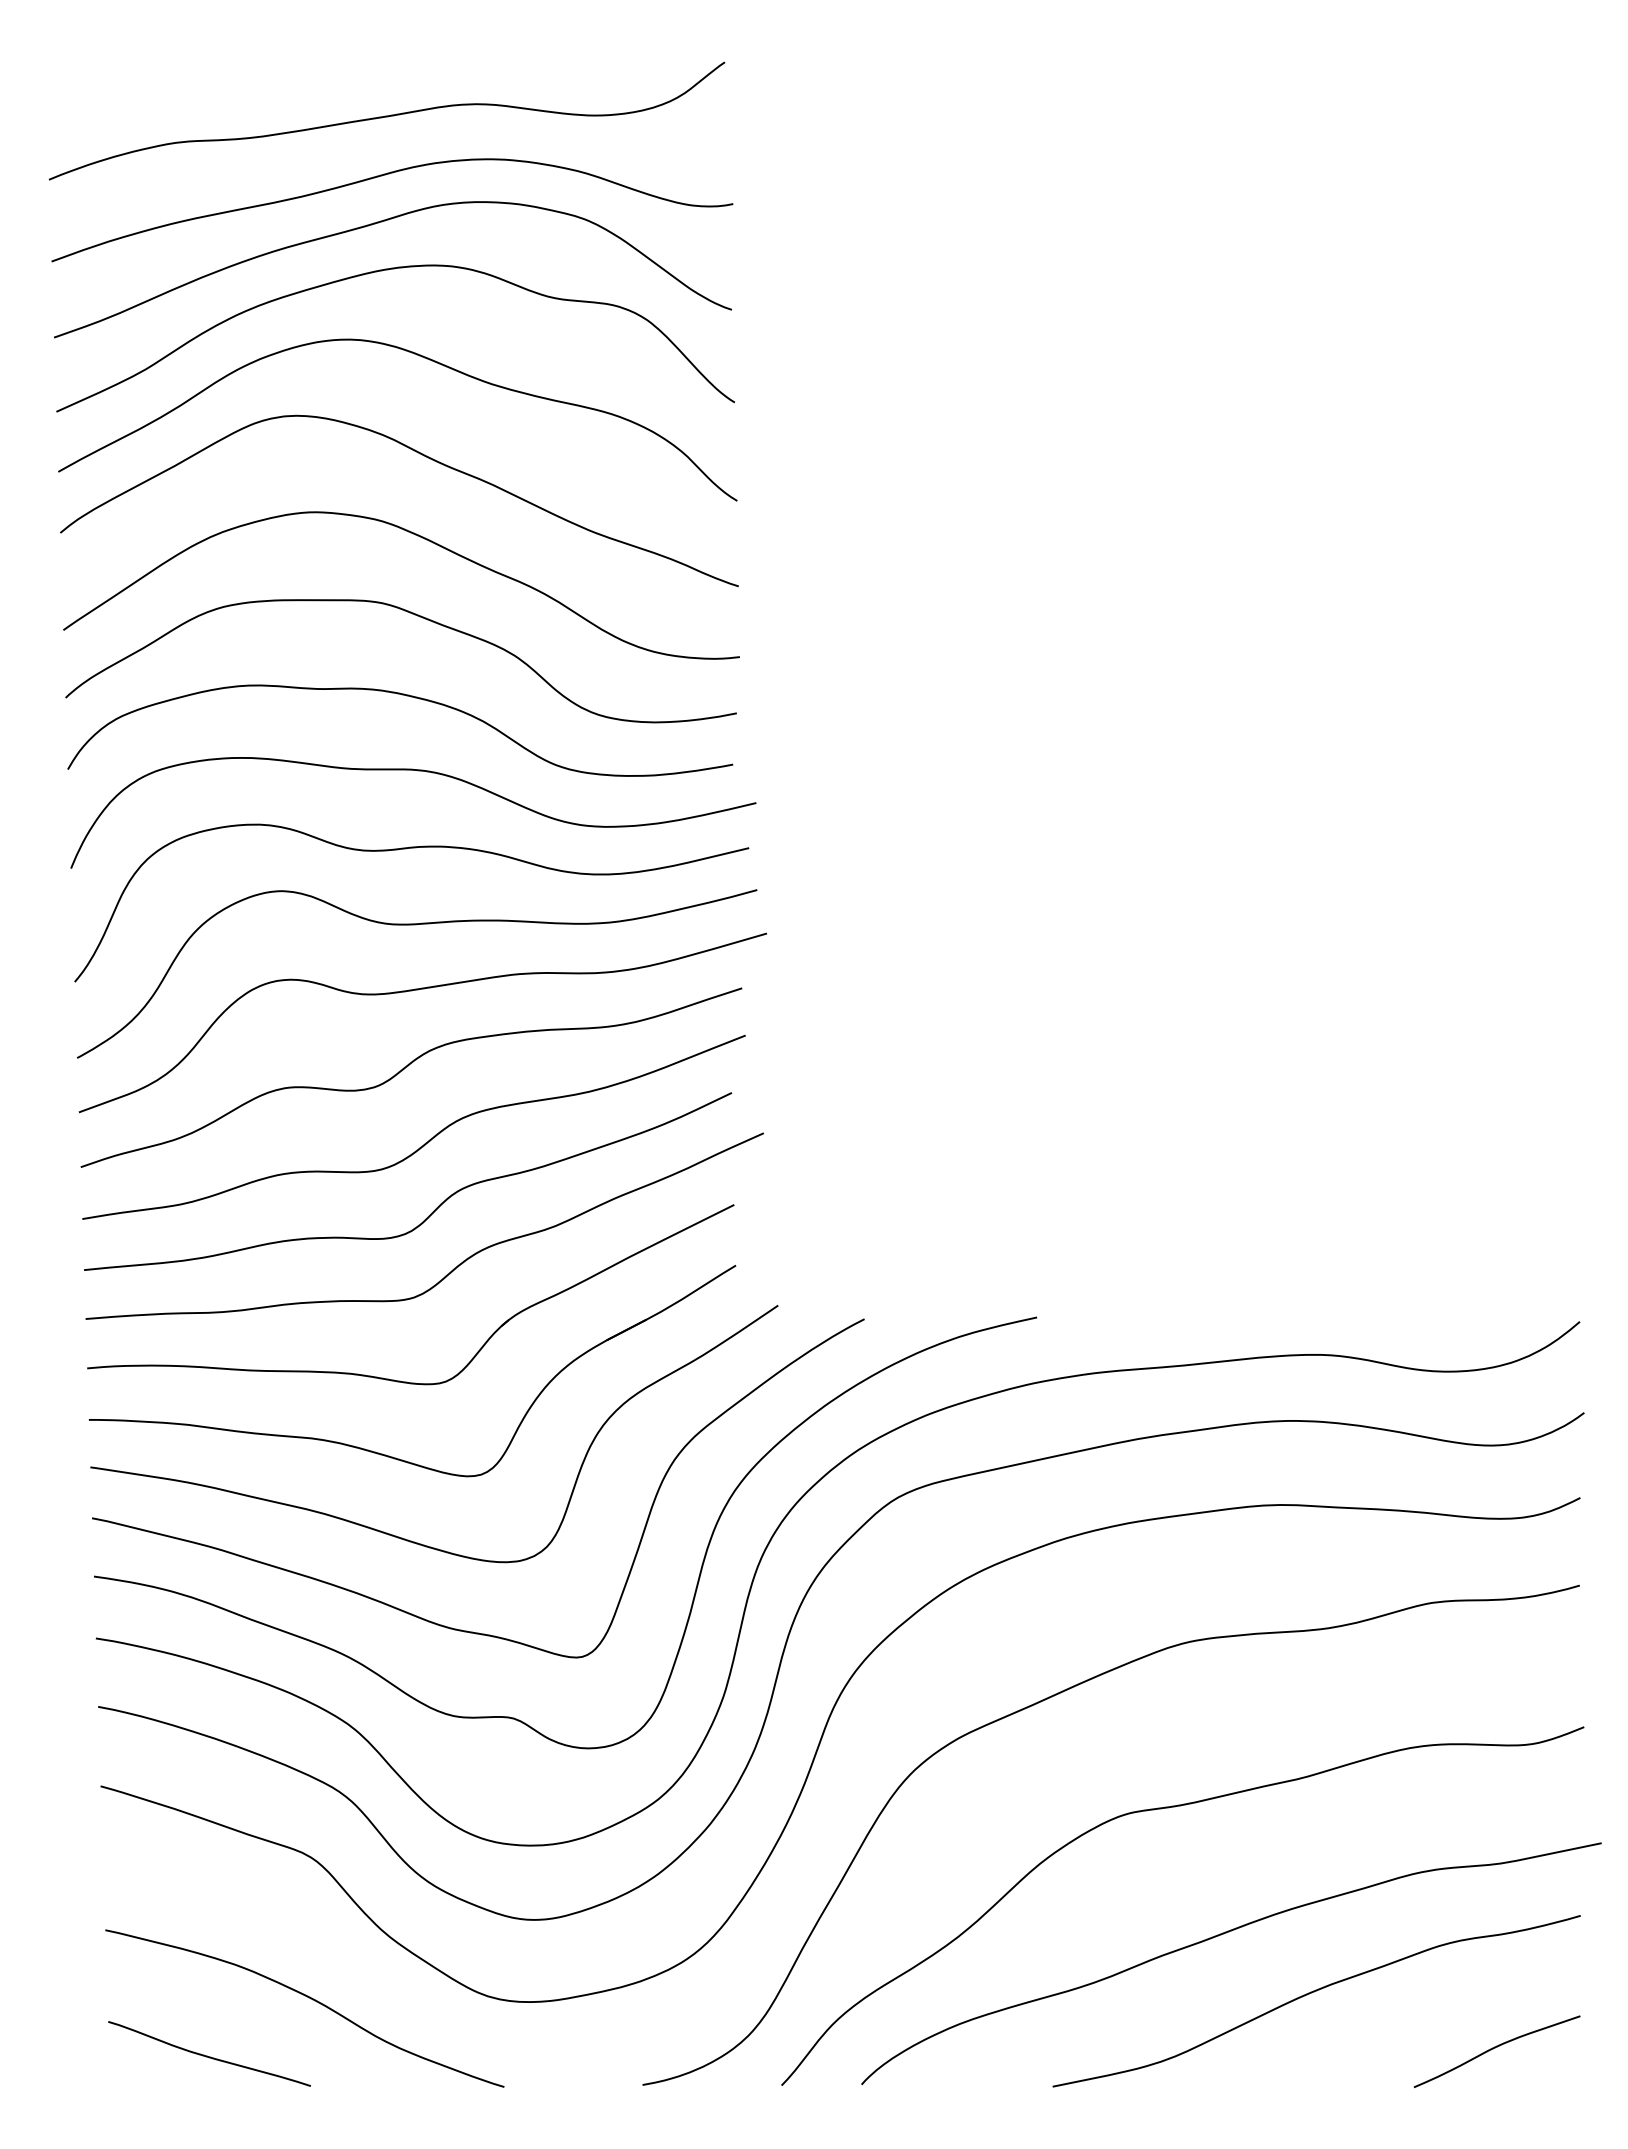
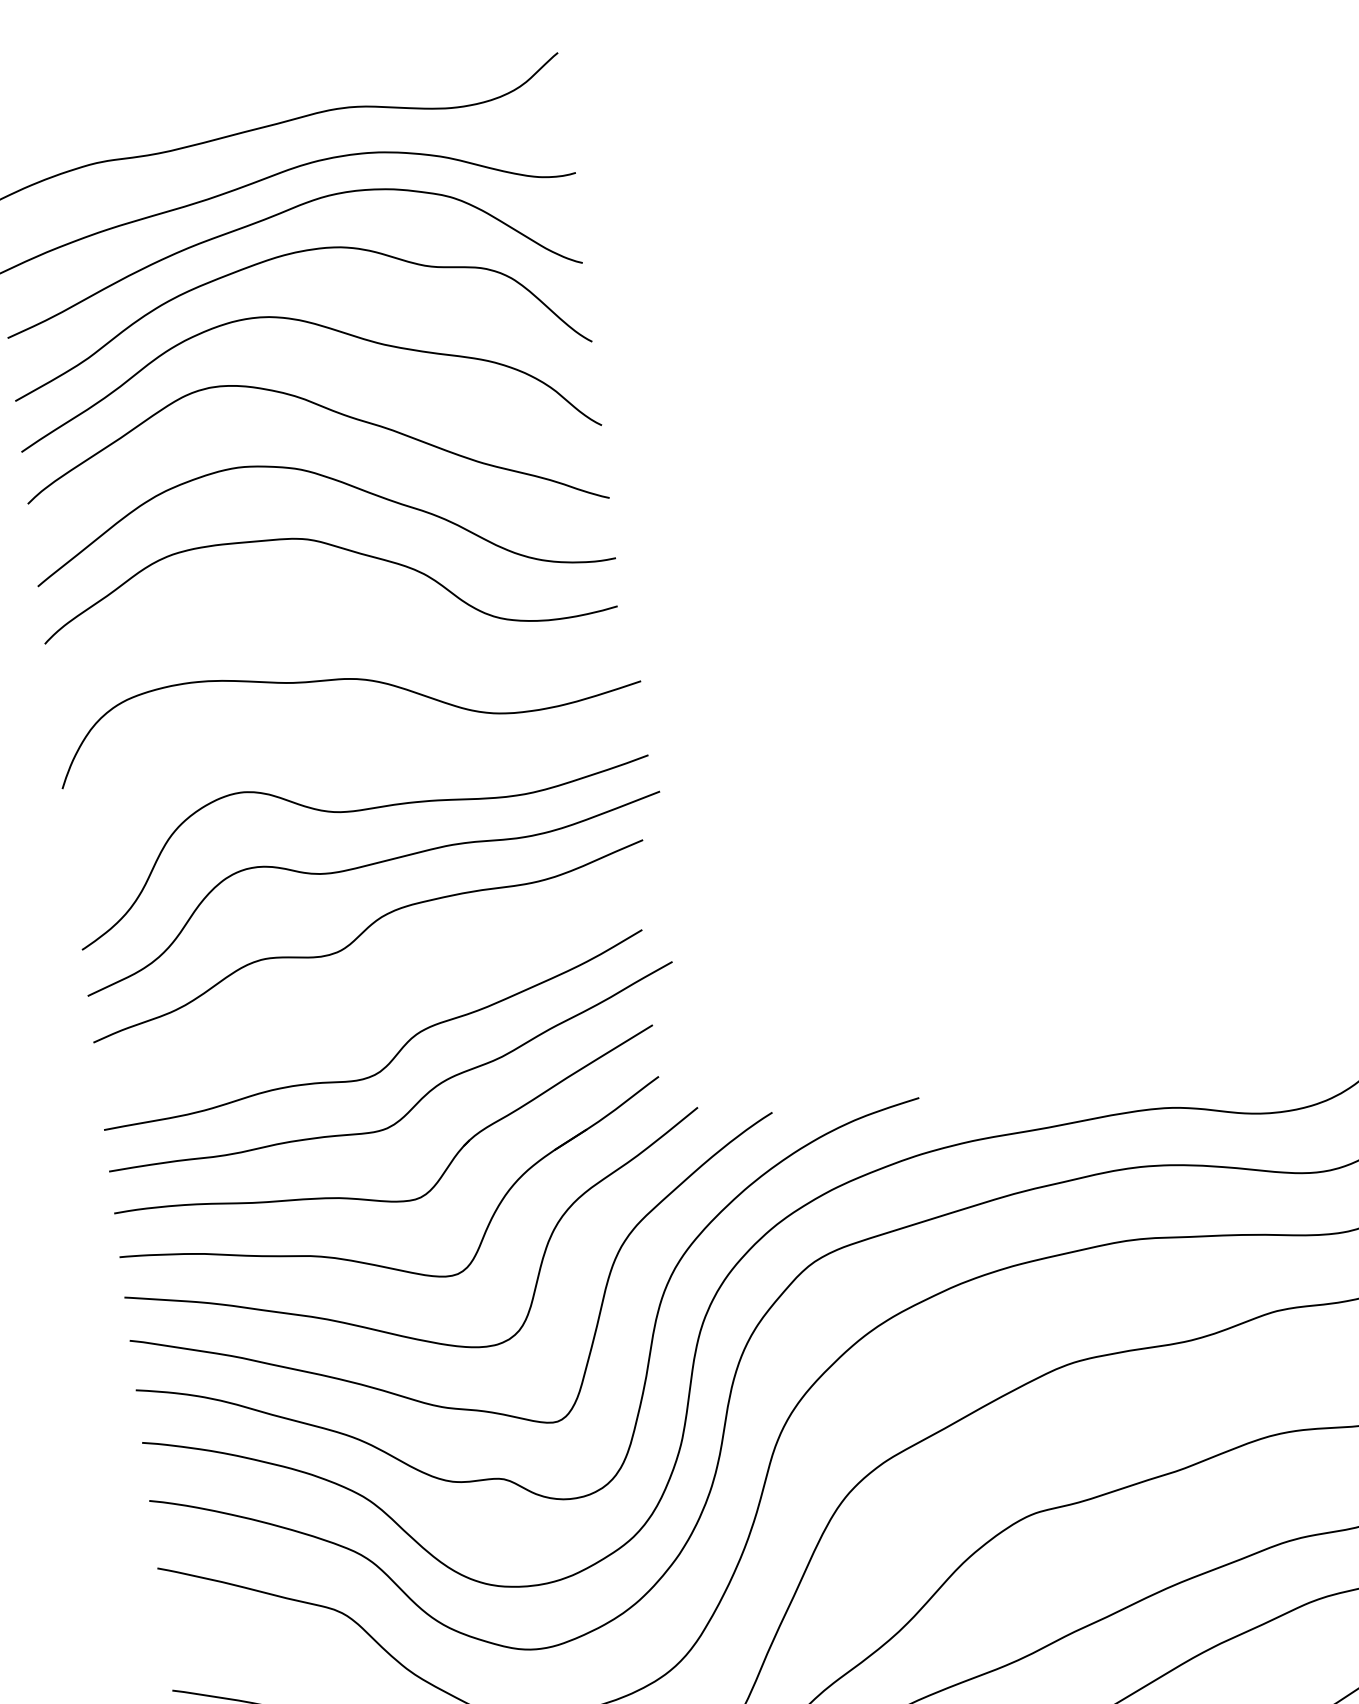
curve: (406, 696) -> (335, 617), removed
curve: (406, 849) -> (346, 747), removed
curve: (425, 1142) -> (385, 995), removed

